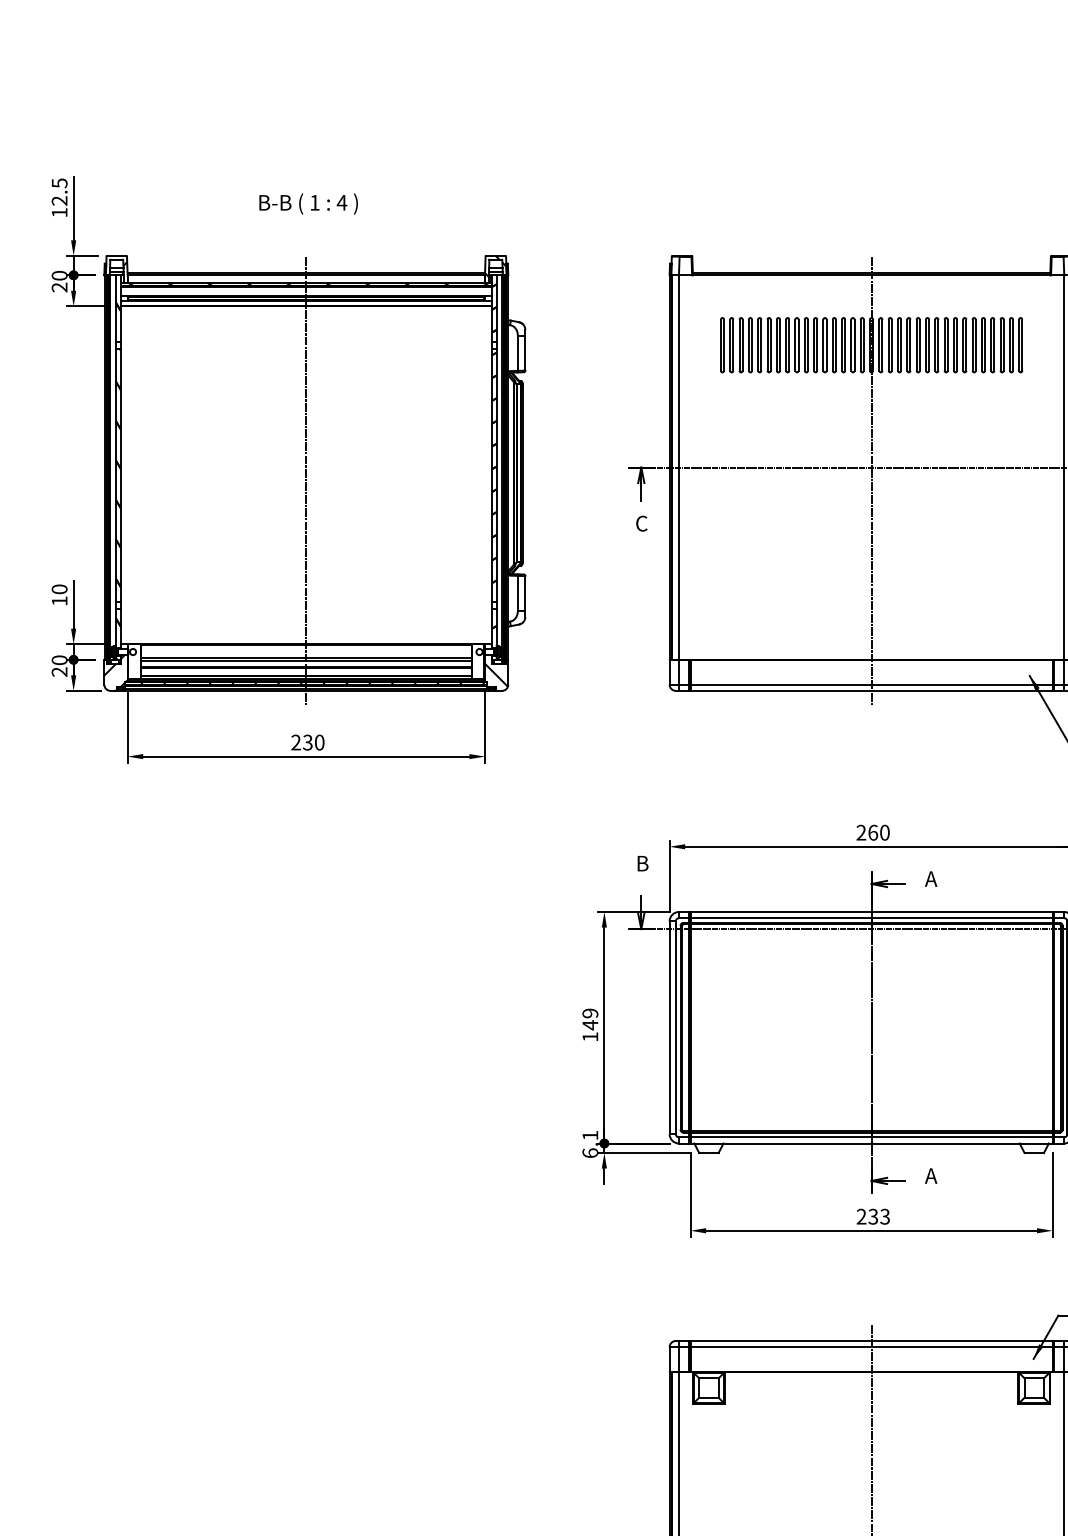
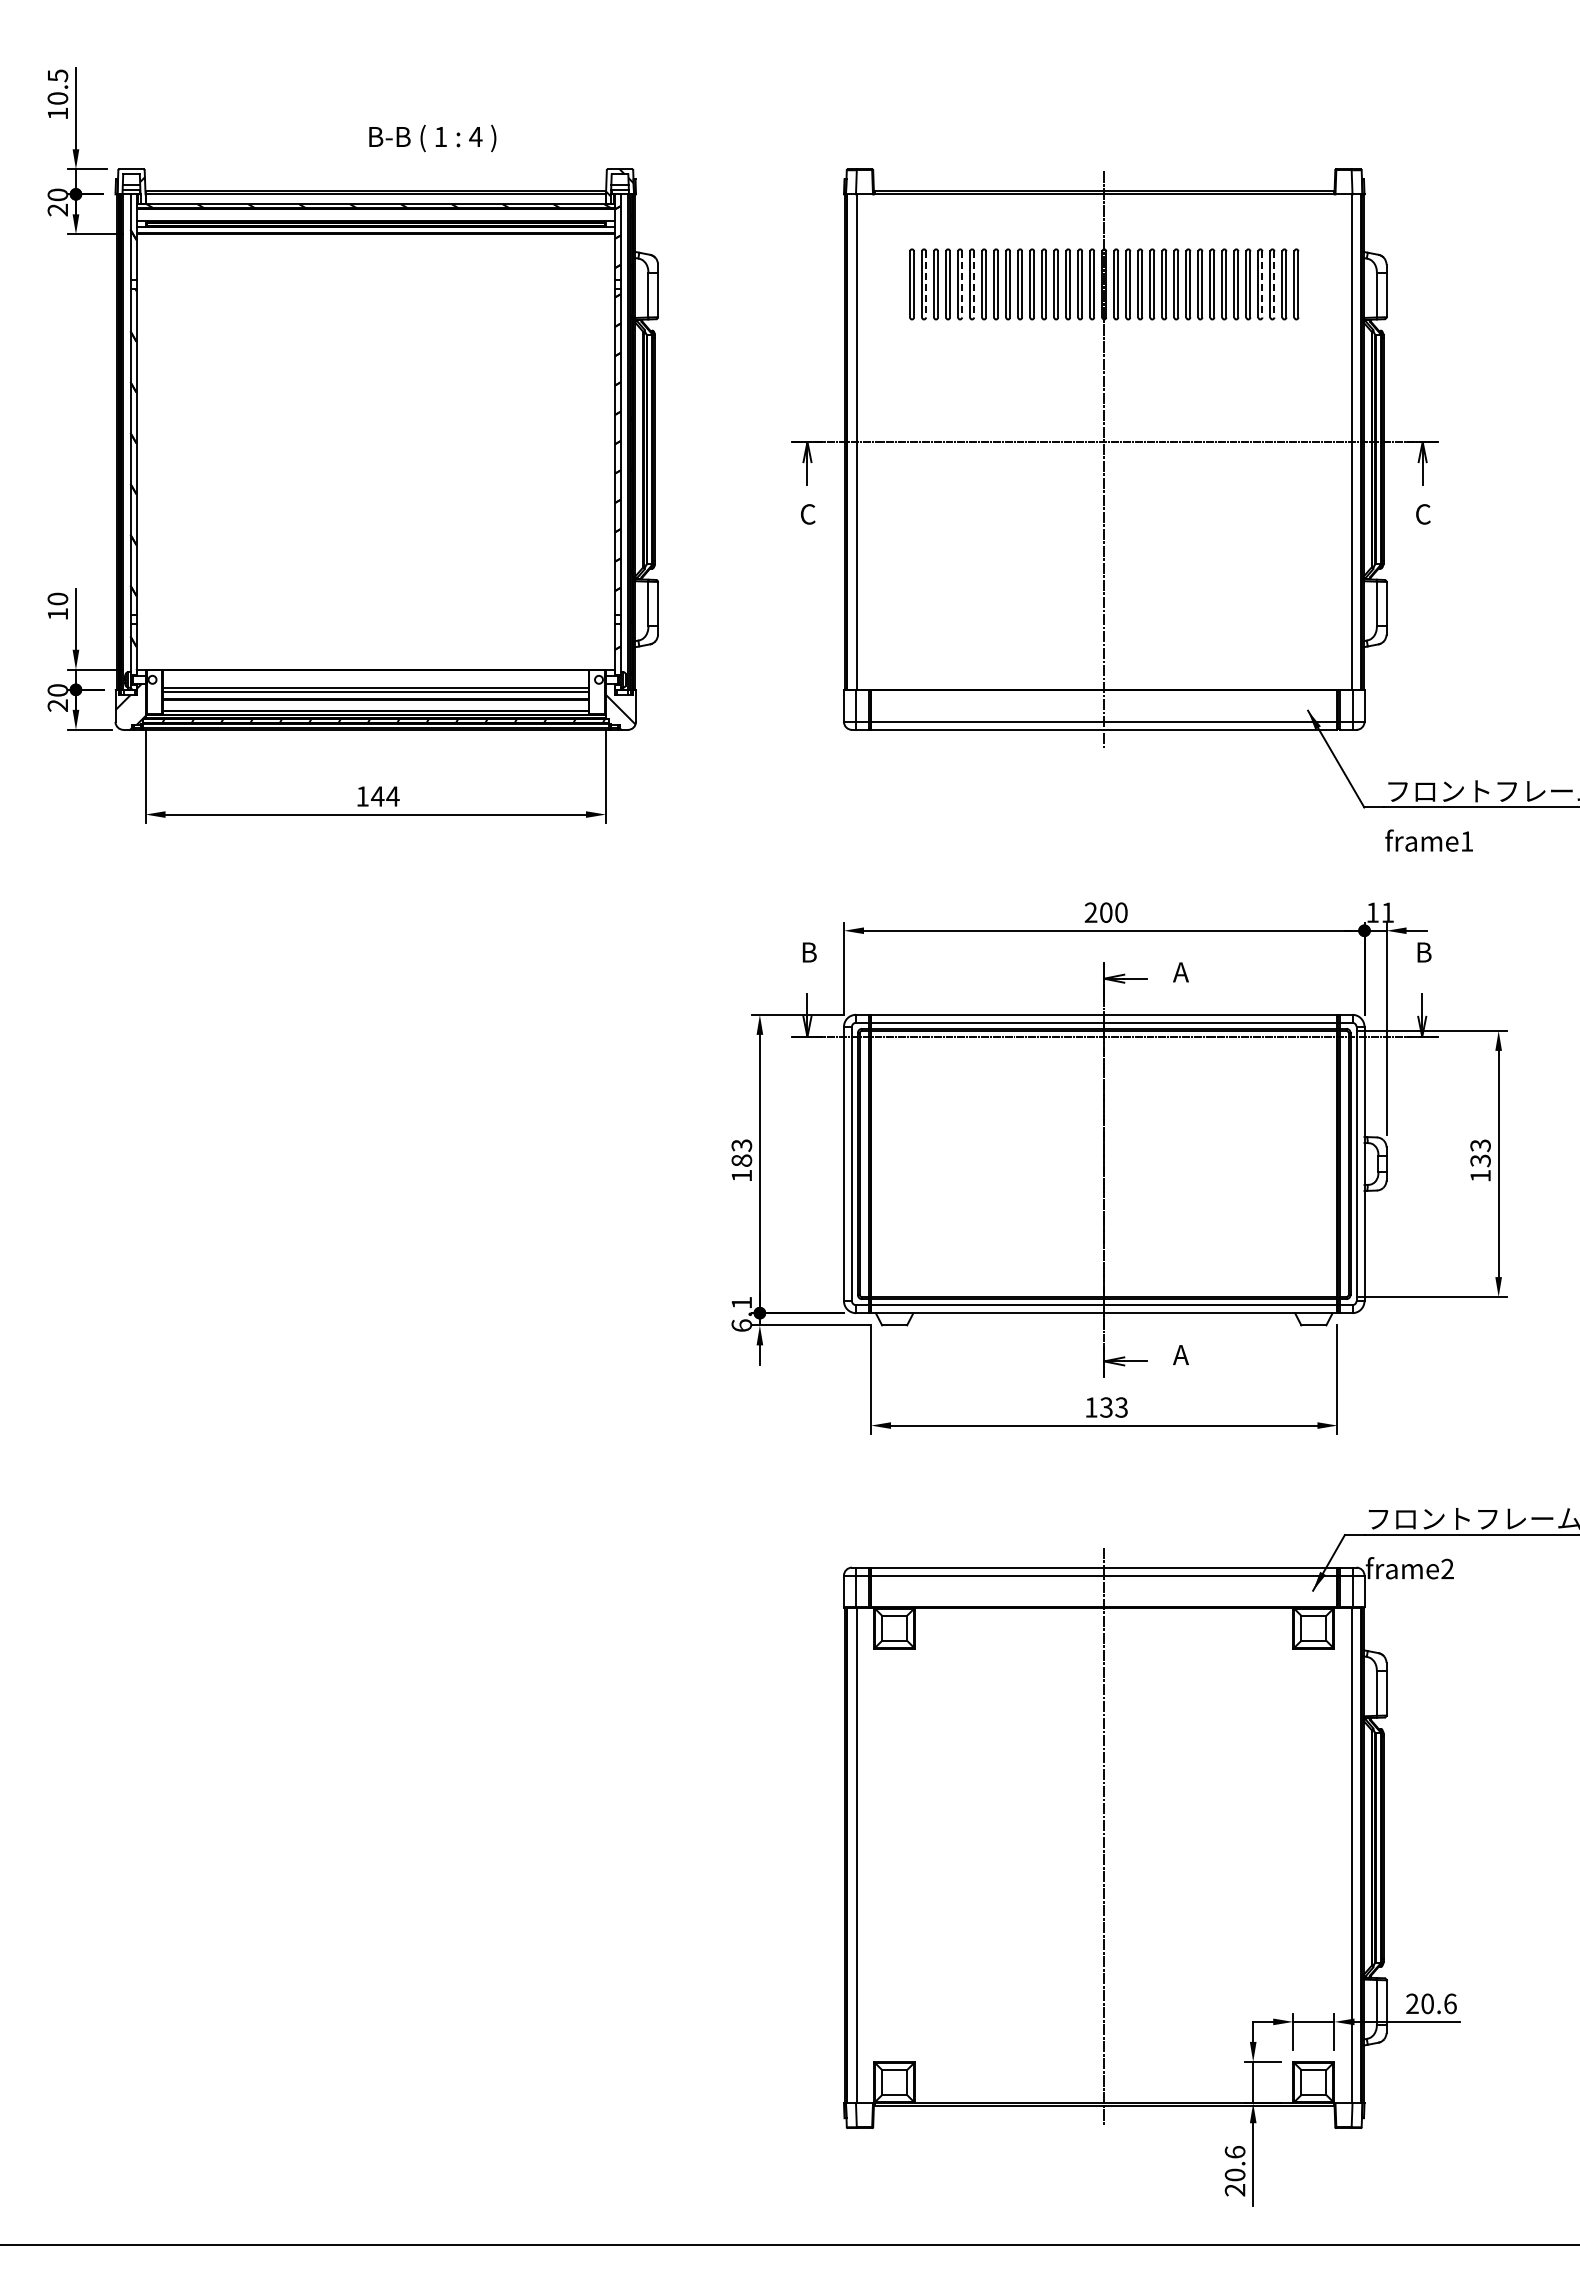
text: (59, 200) -> (57, 98), 12.5 -> 10.5
text: (308, 204) -> (432, 138), moved
line: (733, 345) -> (926, 284), solid -> dashed
line: (761, 345) -> (962, 284), solid -> dashed
line: (770, 345) -> (974, 284), solid -> dashed
line: (994, 345) -> (1262, 284), solid -> dashed
line: (1003, 345) -> (1274, 284), solid -> dashed
line: (306, 481) -> (375, 460), removed
text: (307, 742) -> (377, 796), 230 -> 144
text: (873, 832) -> (1106, 912), 260 -> 200
text: (590, 1019) -> (741, 1153), 149 -> 183
text: (861, 1216) -> (1091, 1407), 233 -> 133

